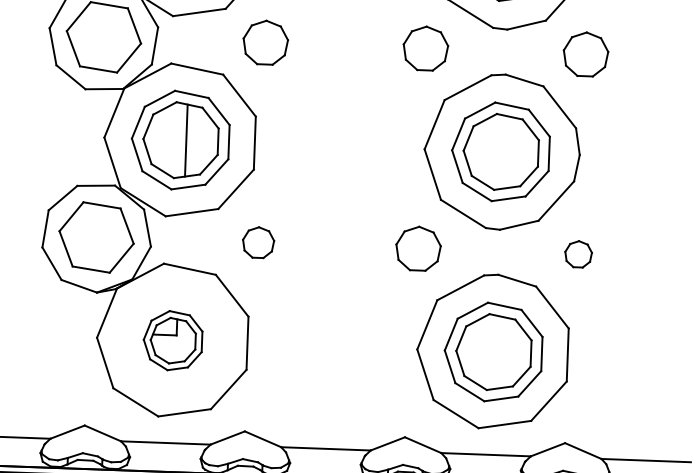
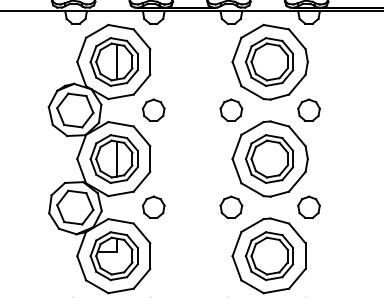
part: (257, 241) -> (153, 206), size x1.43
part: (577, 252) -> (308, 206), size x1.67
part: (171, 341) -> (113, 256), size x1.67

